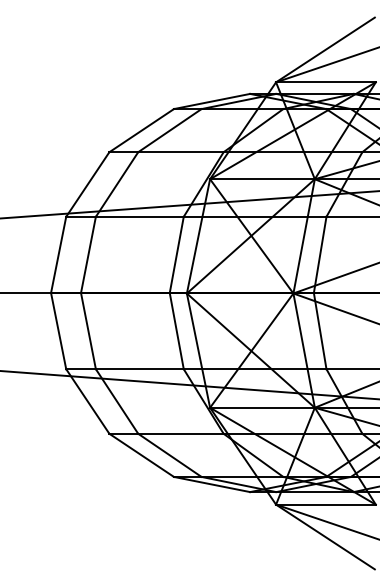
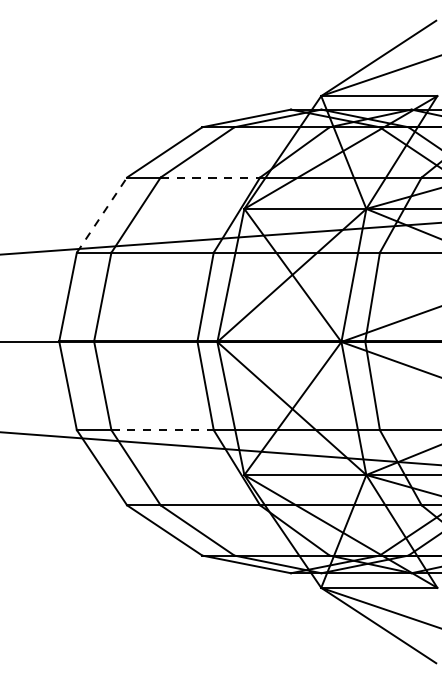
line: (180, 152) -> (209, 177), solid -> dashed
line: (87, 184) -> (101, 215), solid -> dashed
line: (139, 369) -> (162, 430), solid -> dashed

